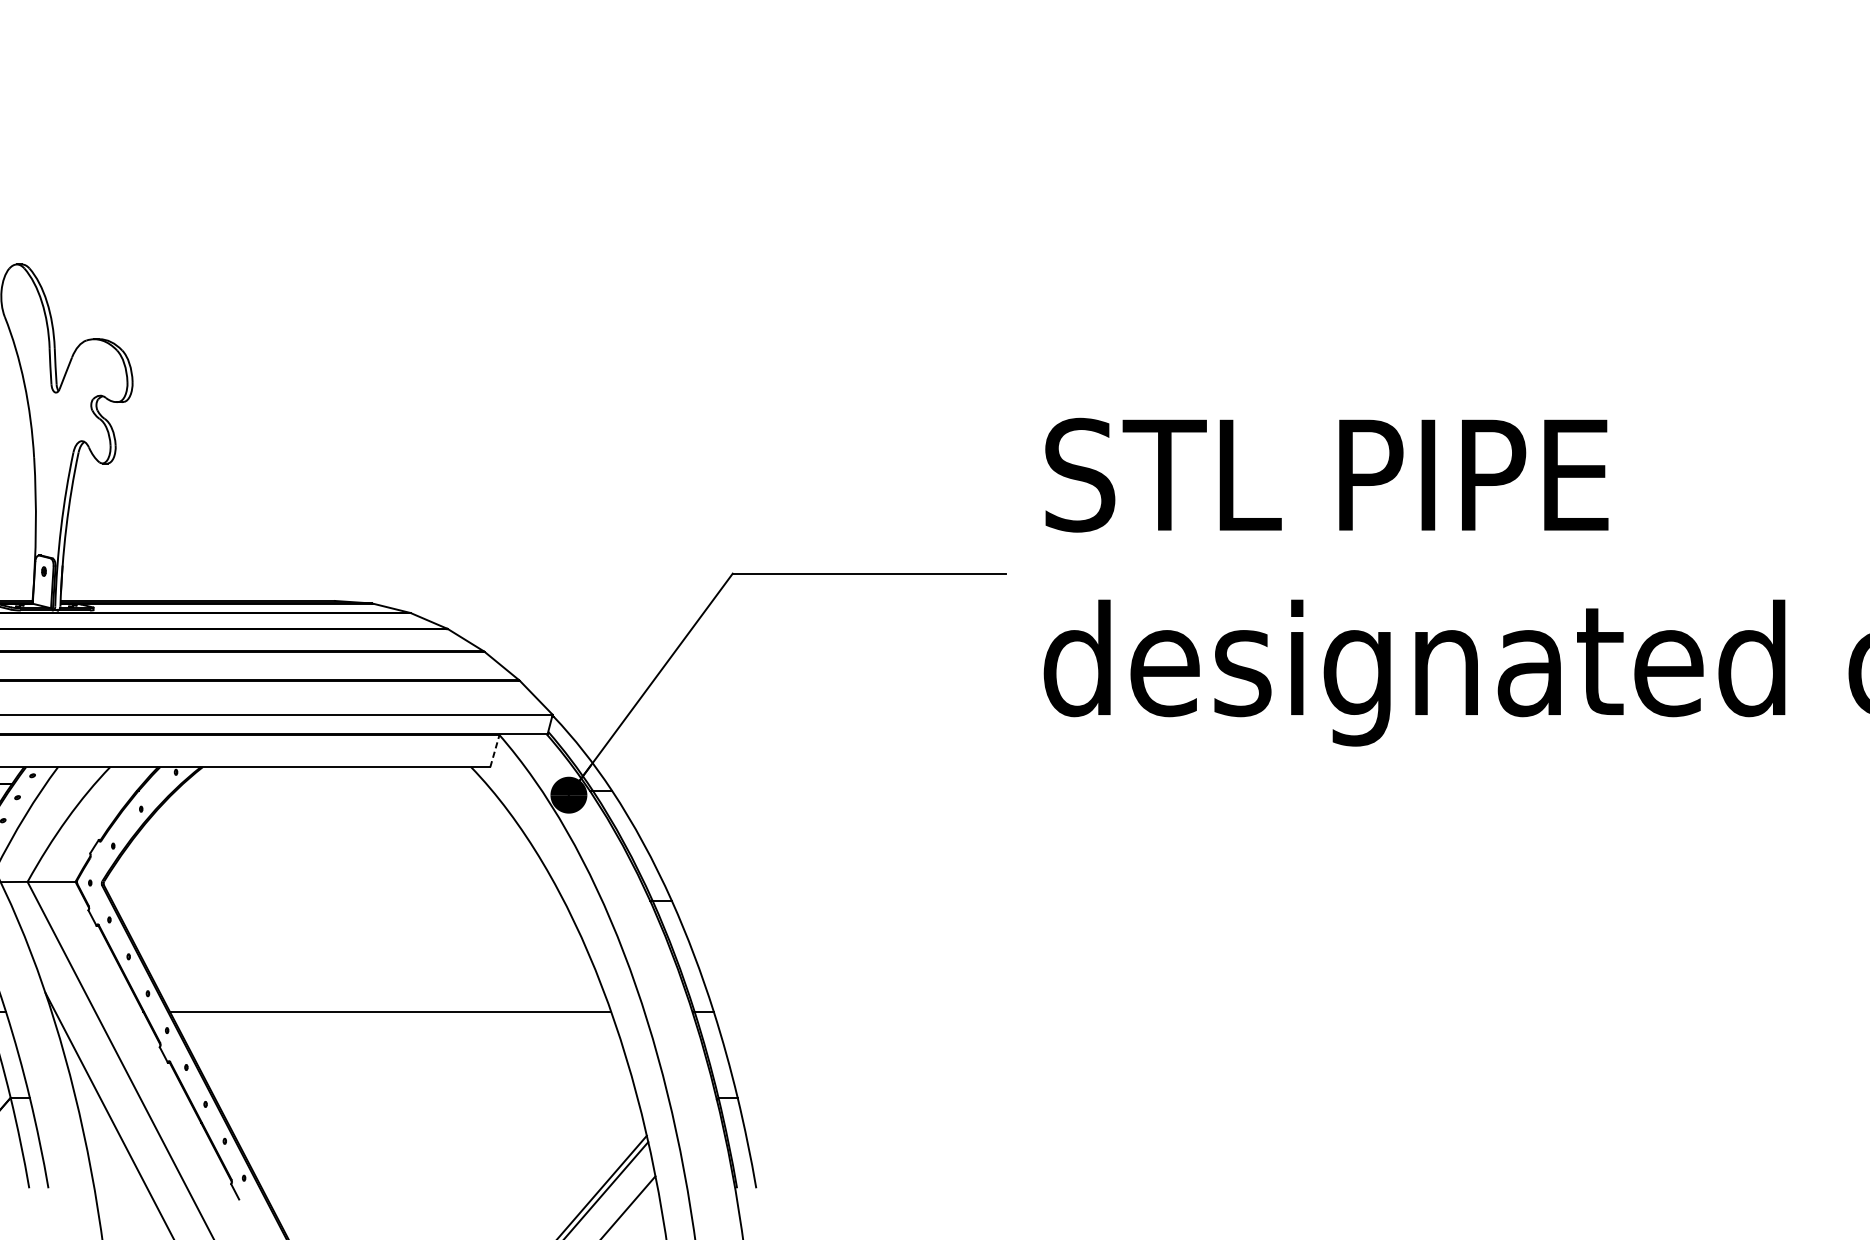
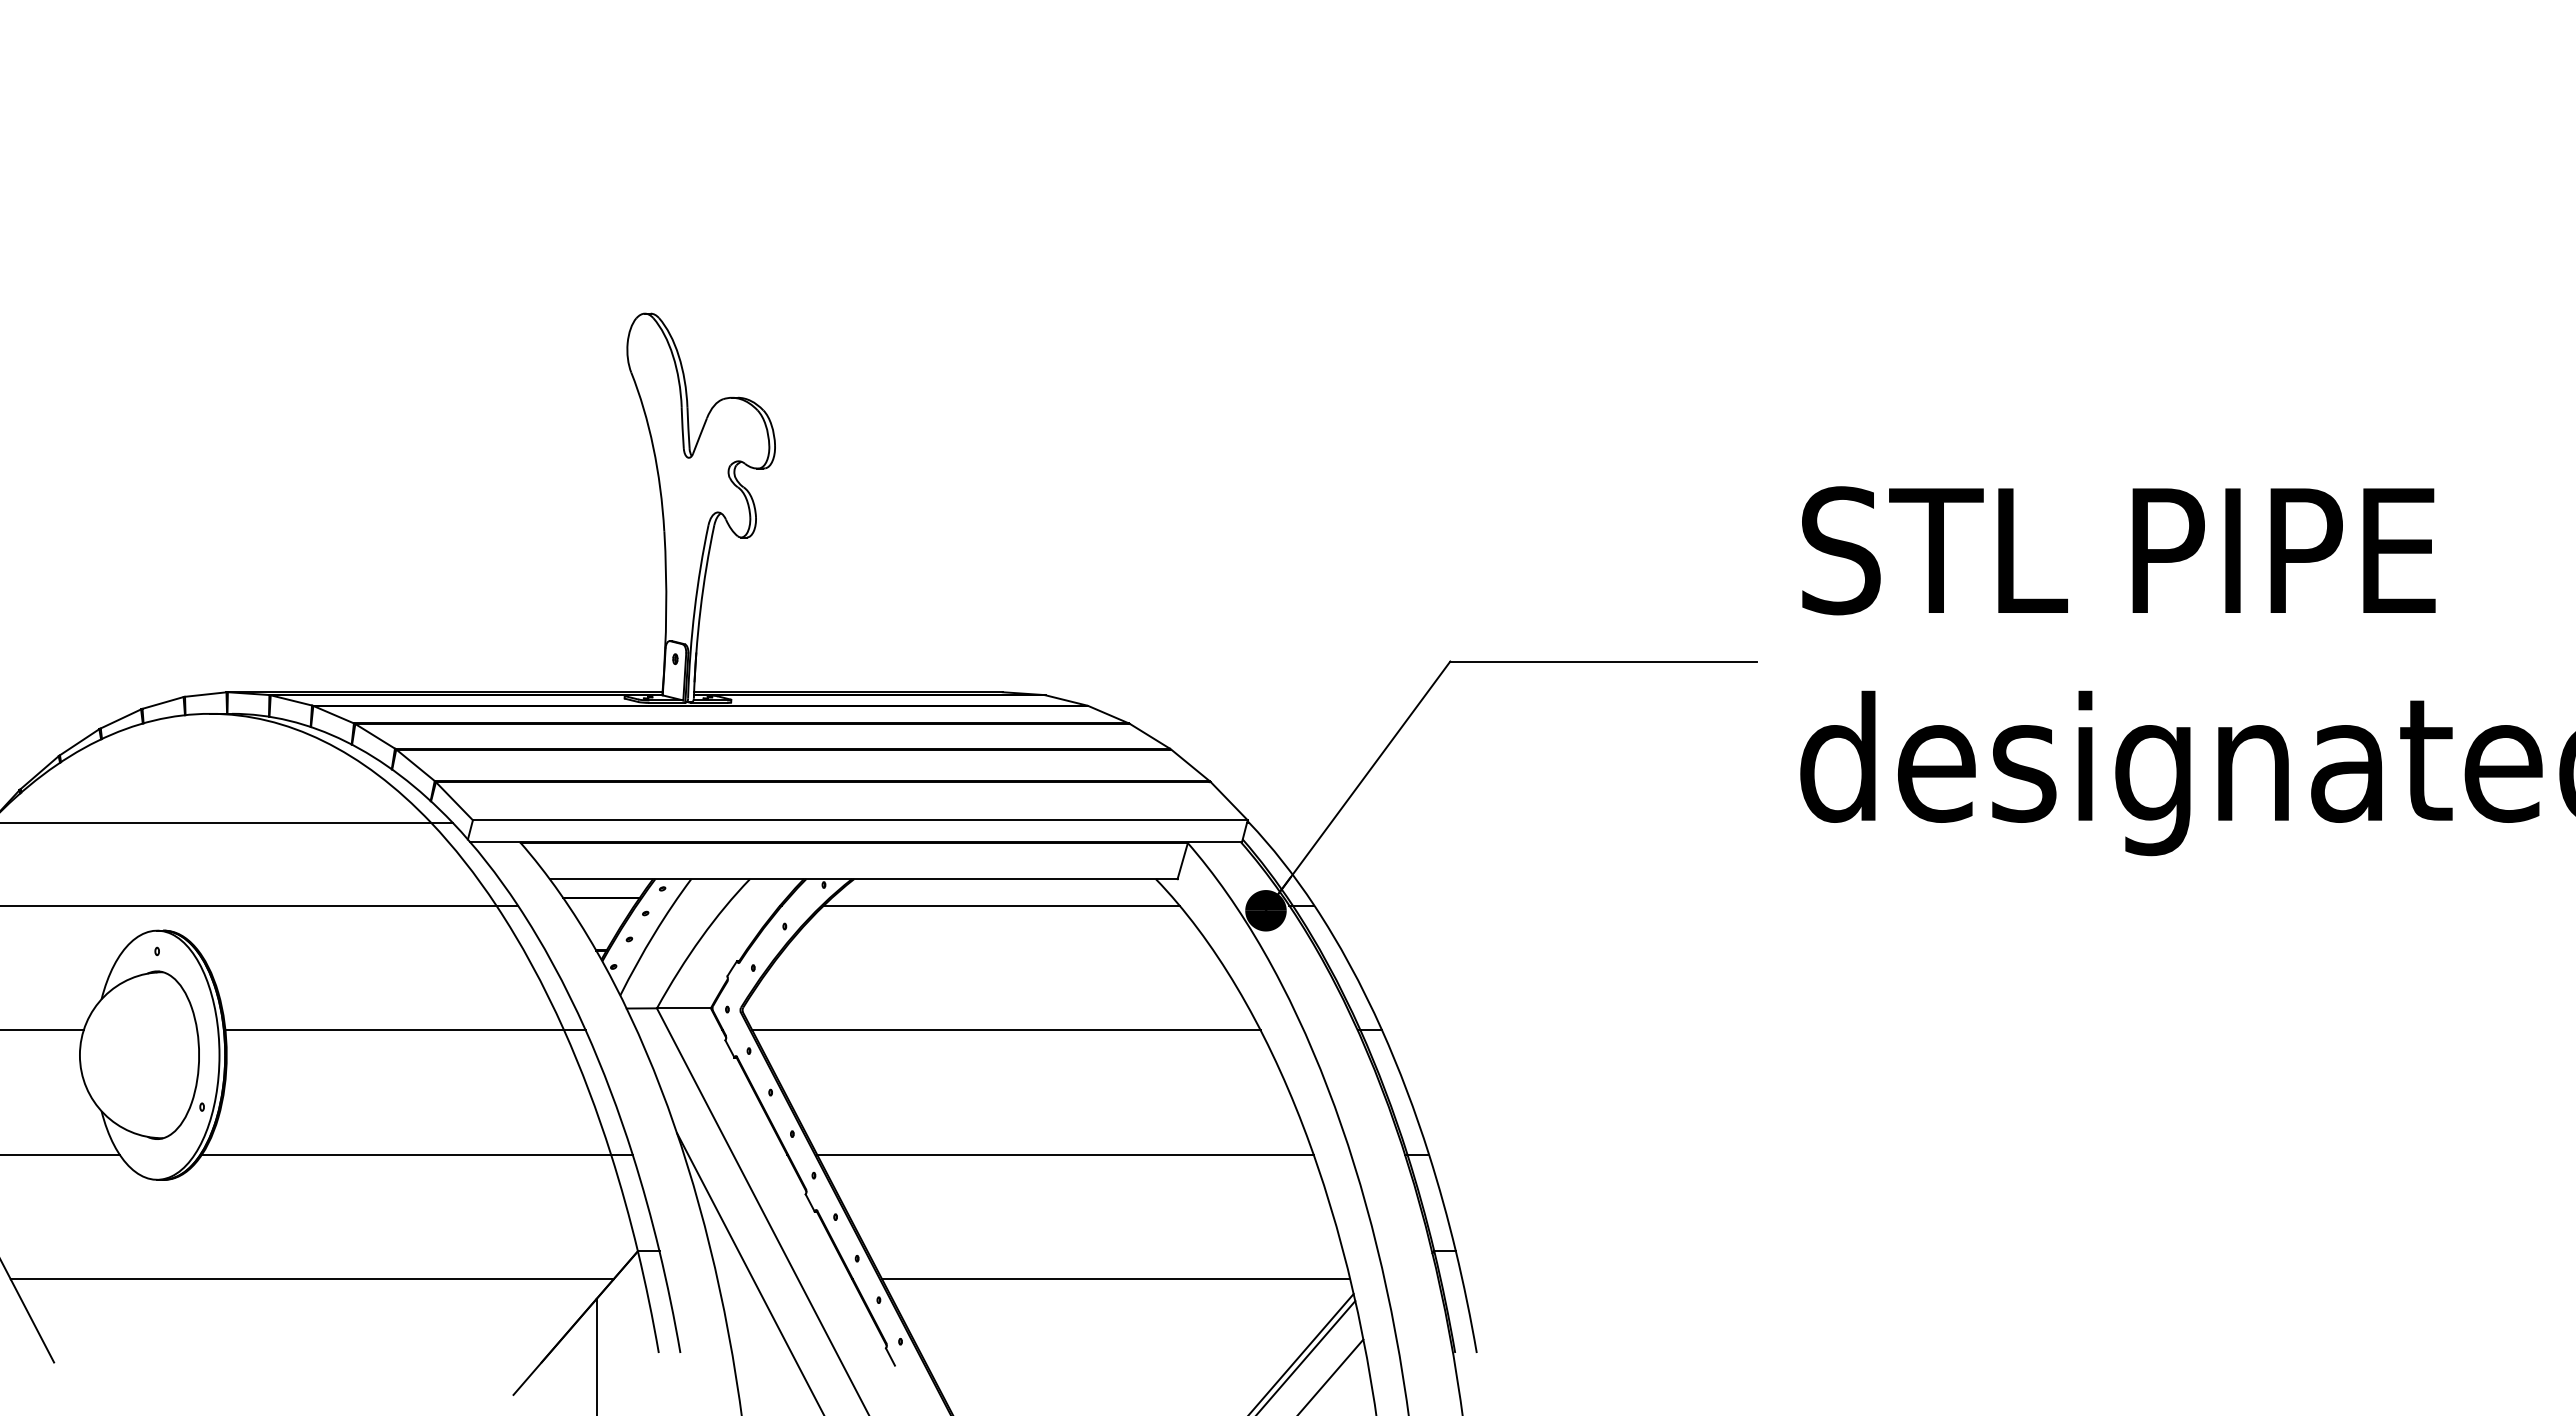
line: (494, 751) -> (1182, 861), dashed -> solid
line: (333, 790) -> (1001, 905), added
line: (338, 901) -> (1006, 1030), added
line: (436, 1122) -> (1116, 1279), added

